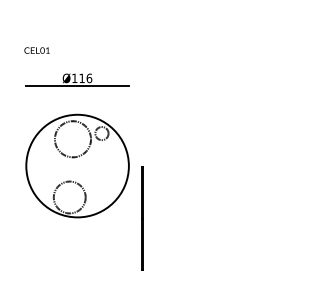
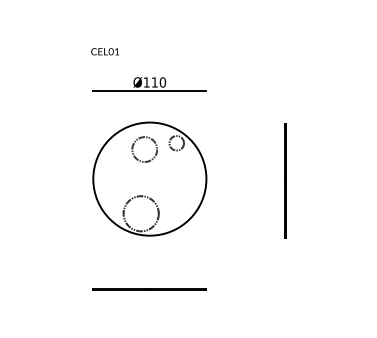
text: (89, 78) -> (163, 82), Ø116 -> Ø110
circle: (72, 139) -> (144, 149), size x0.62
line: (142, 218) -> (285, 180), moved
line: (77, 266) -> (149, 289), added

